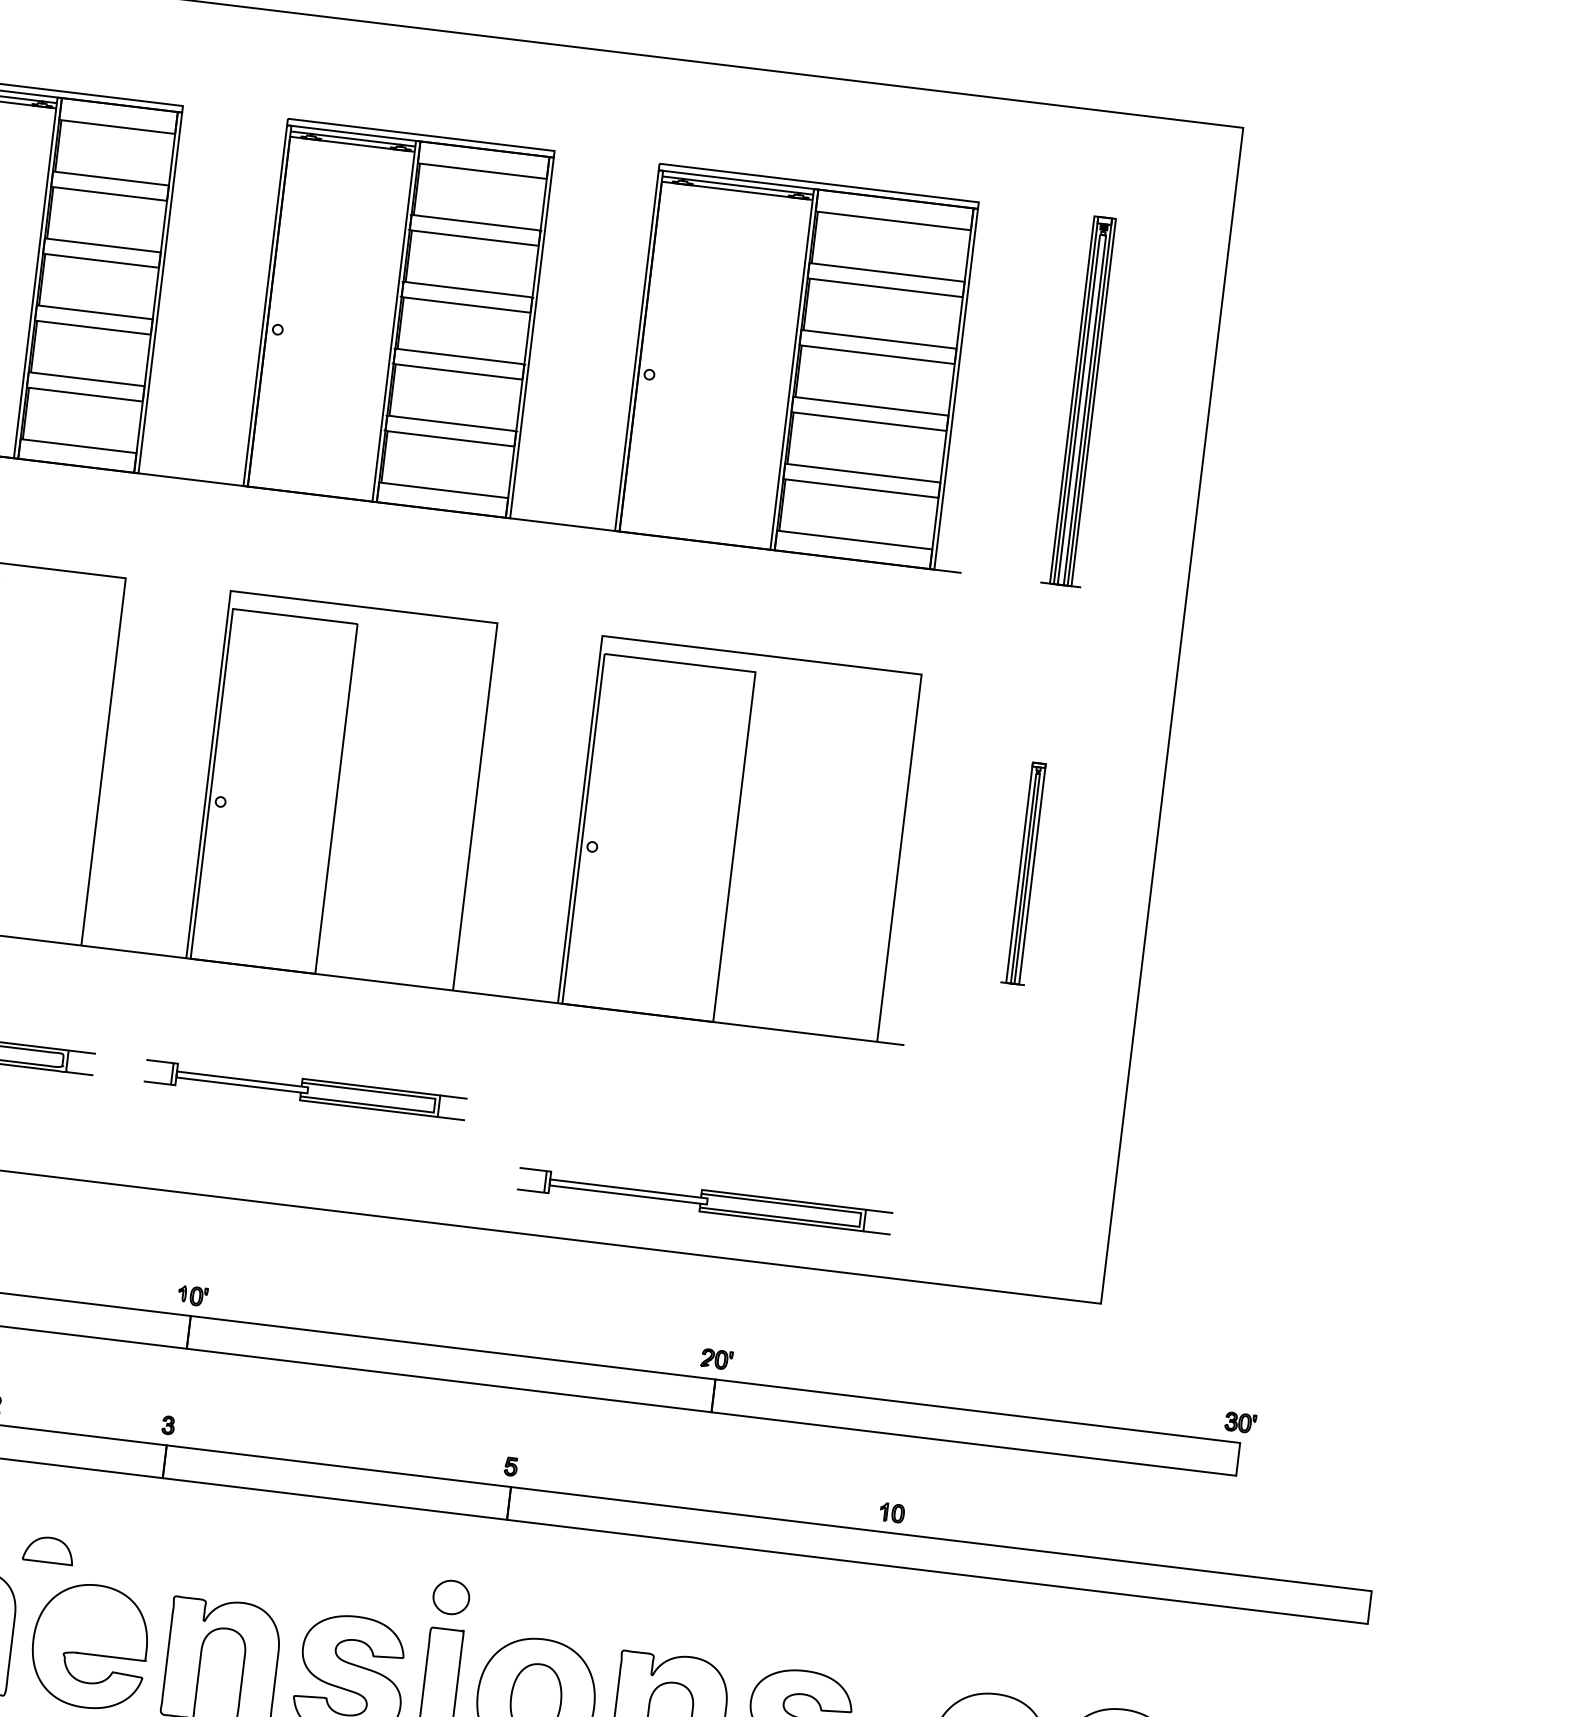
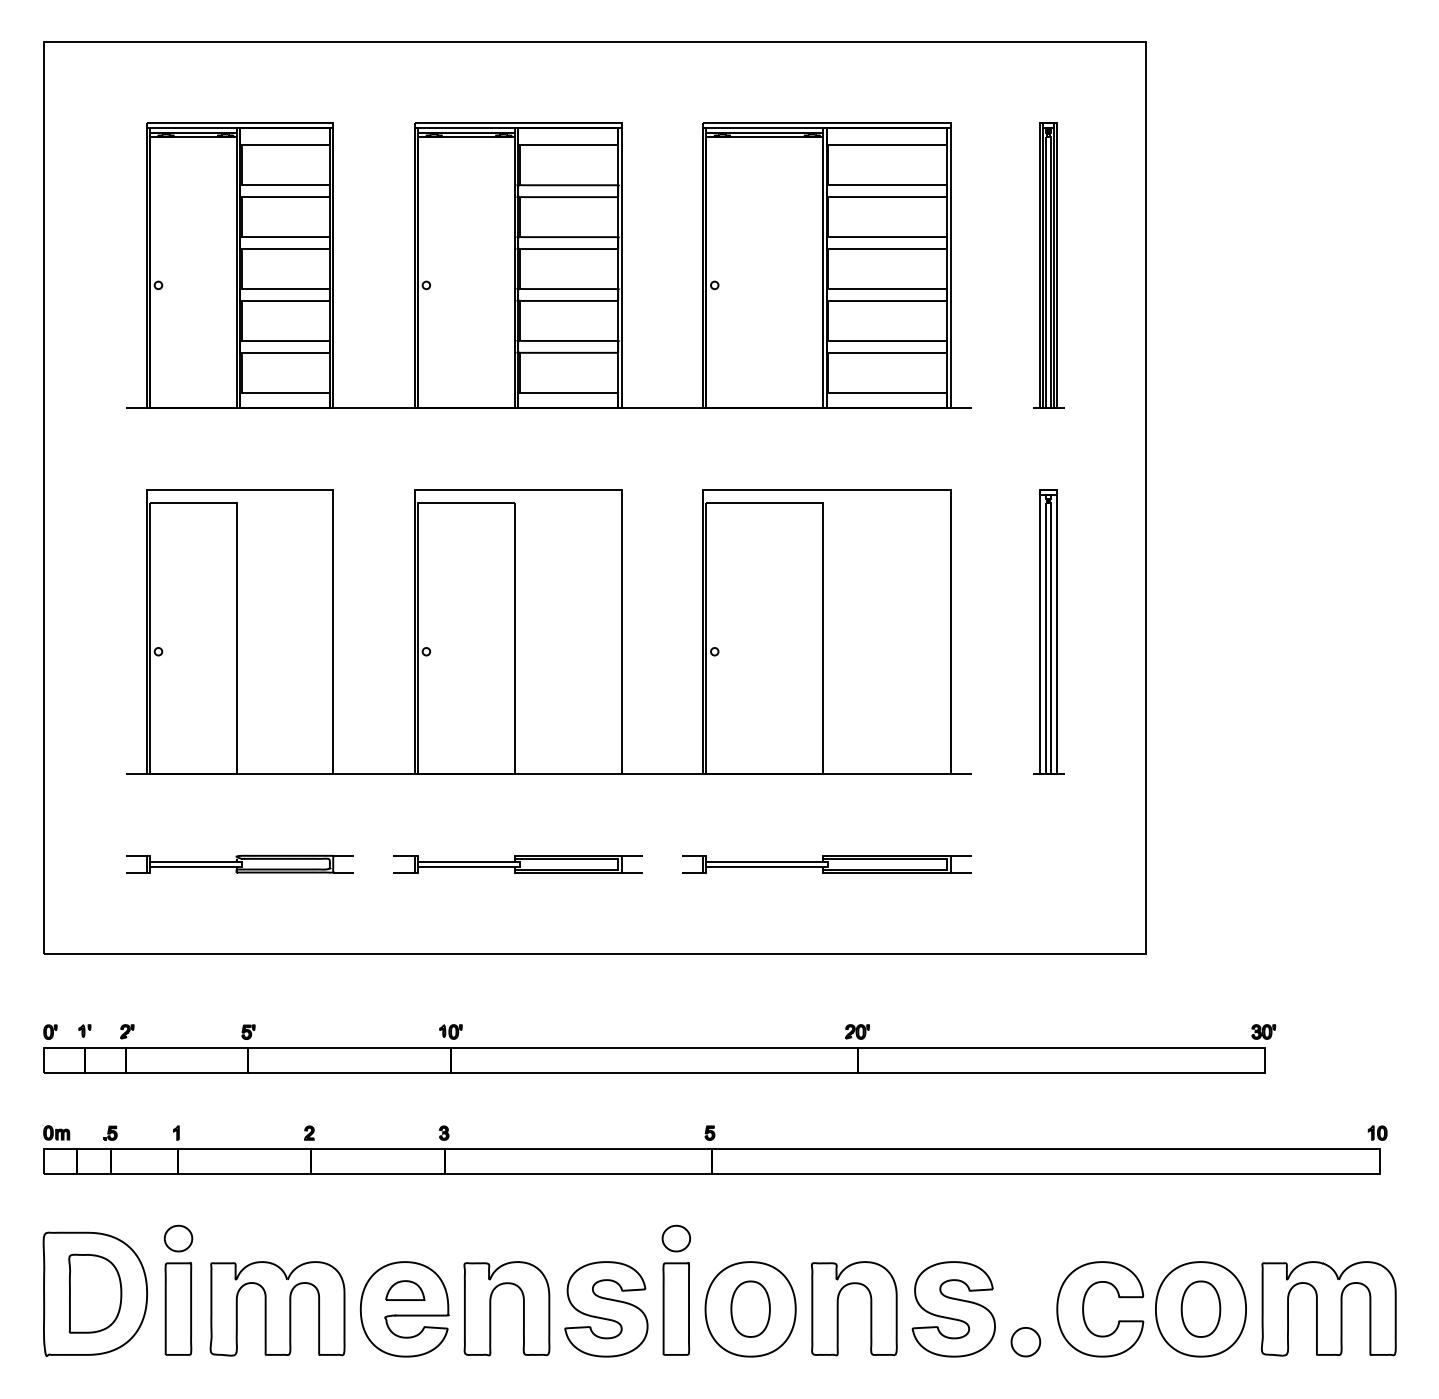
part: (1025, 872) -> (1048, 631), size x1.67
part: (704, 1201) -> (826, 864), moved
part: (892, 1512) -> (1377, 1132), moved
part: (49, 1549) -> (405, 1290), moved

